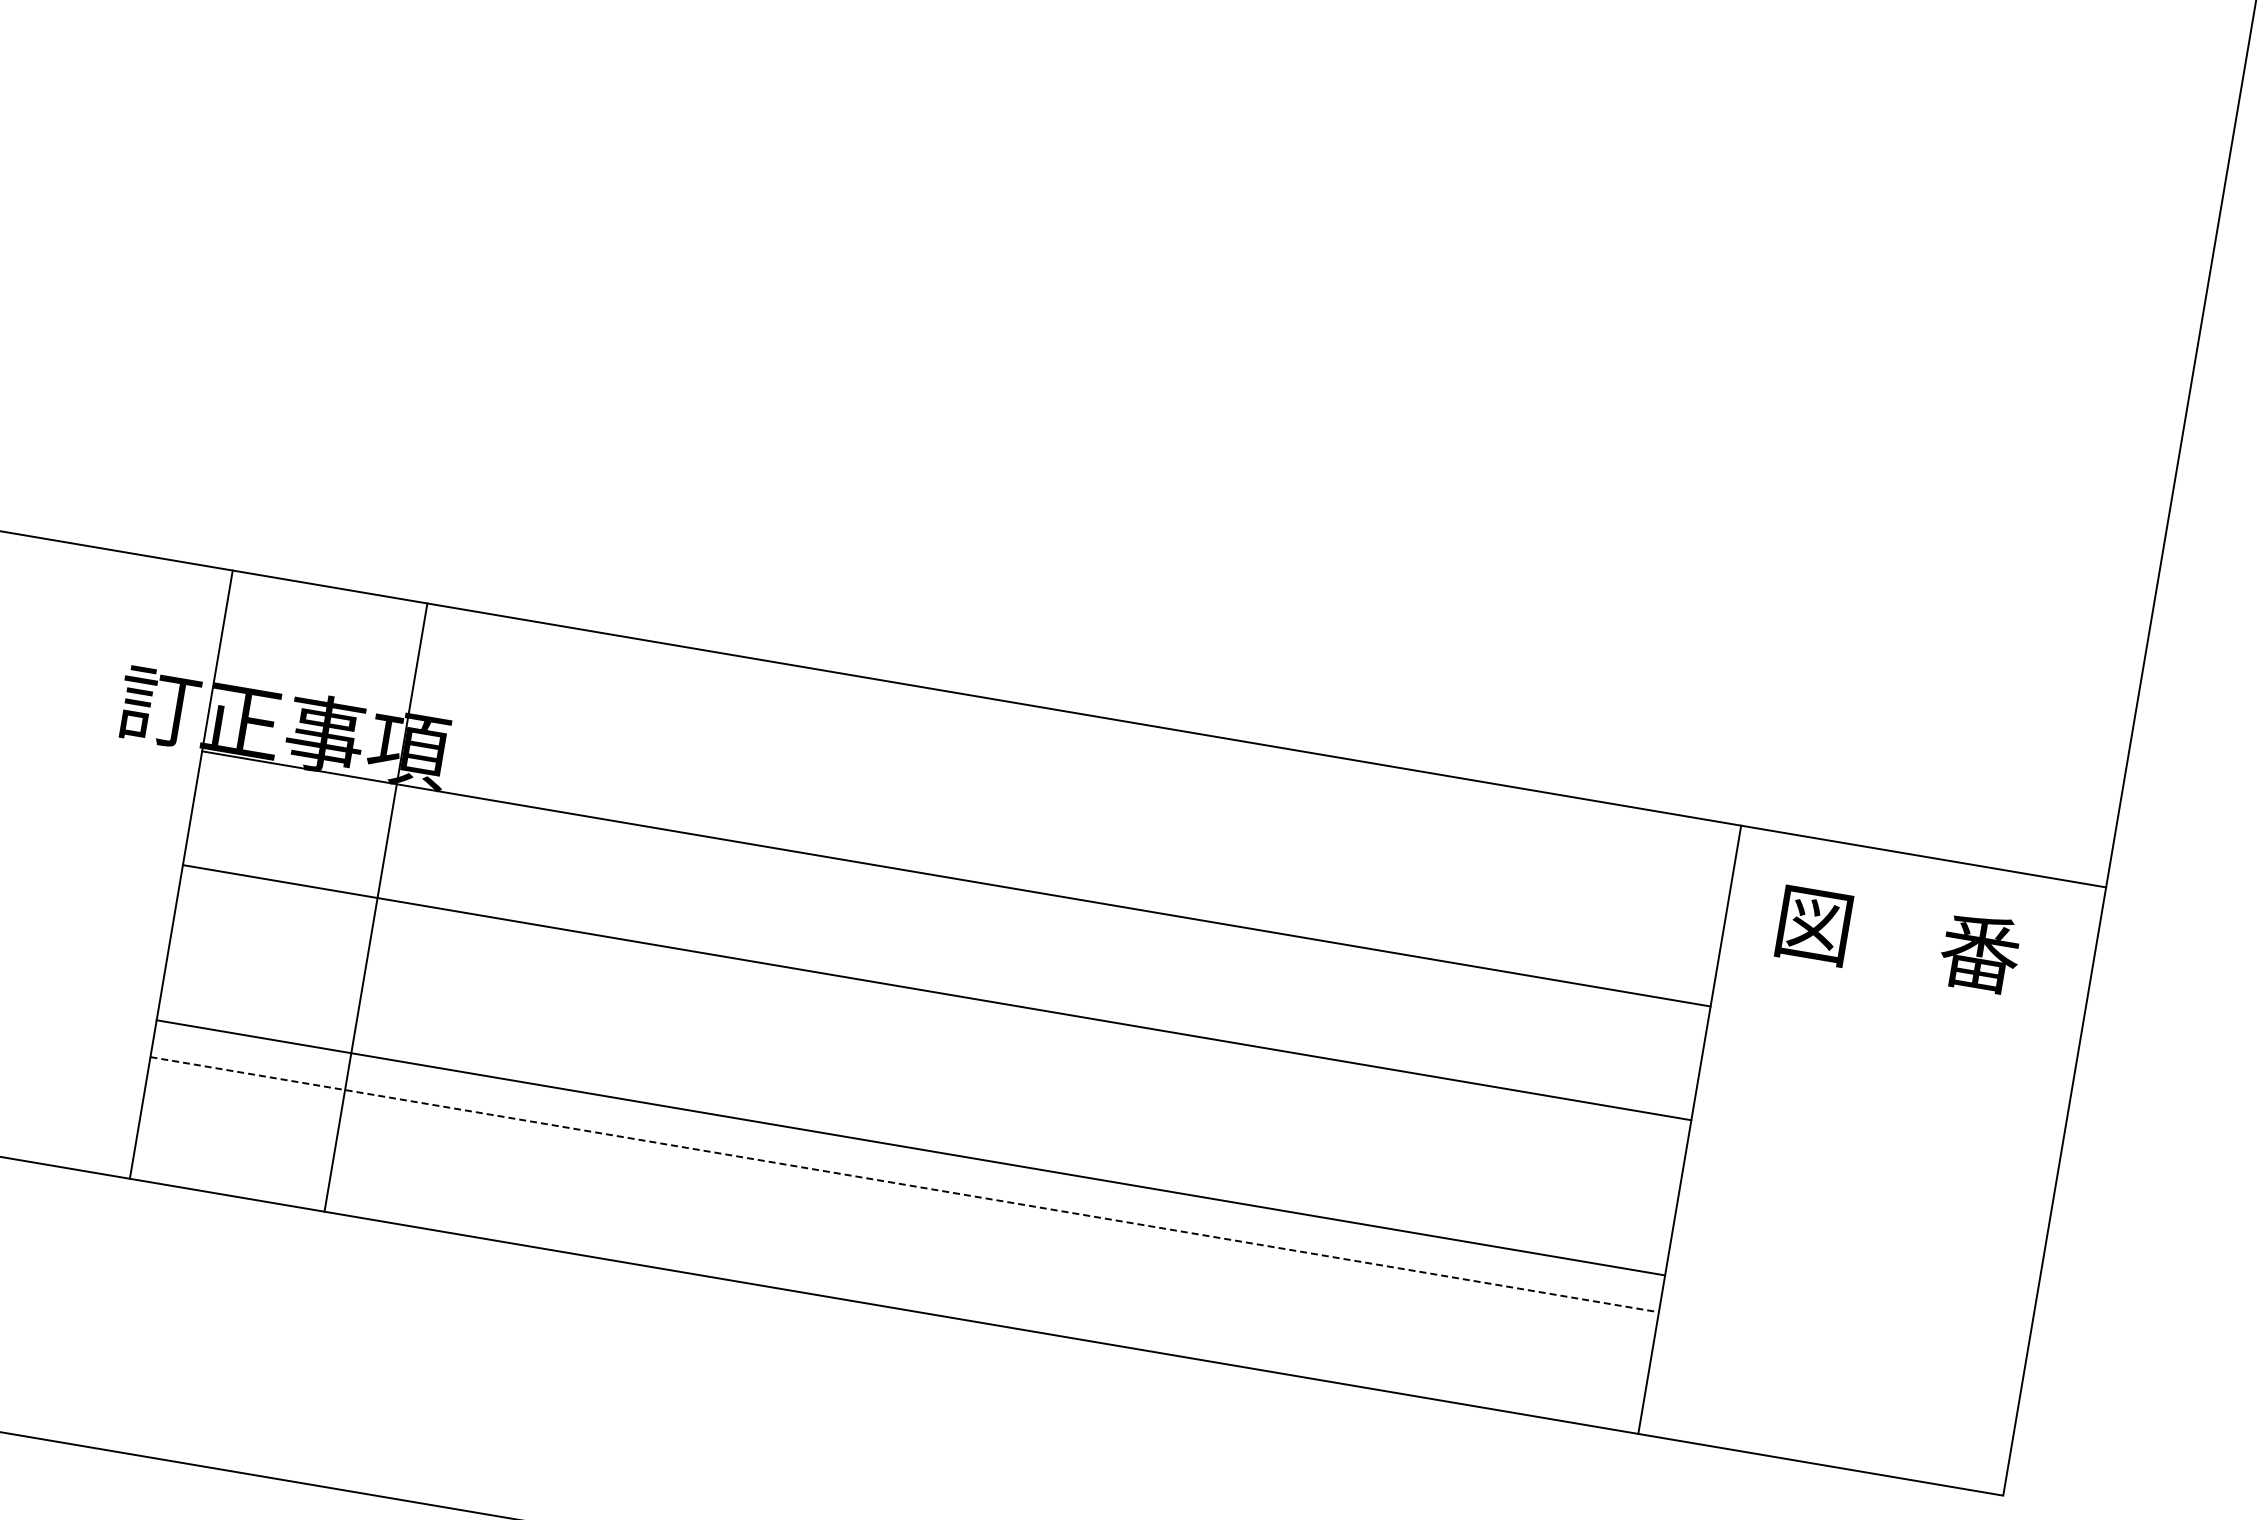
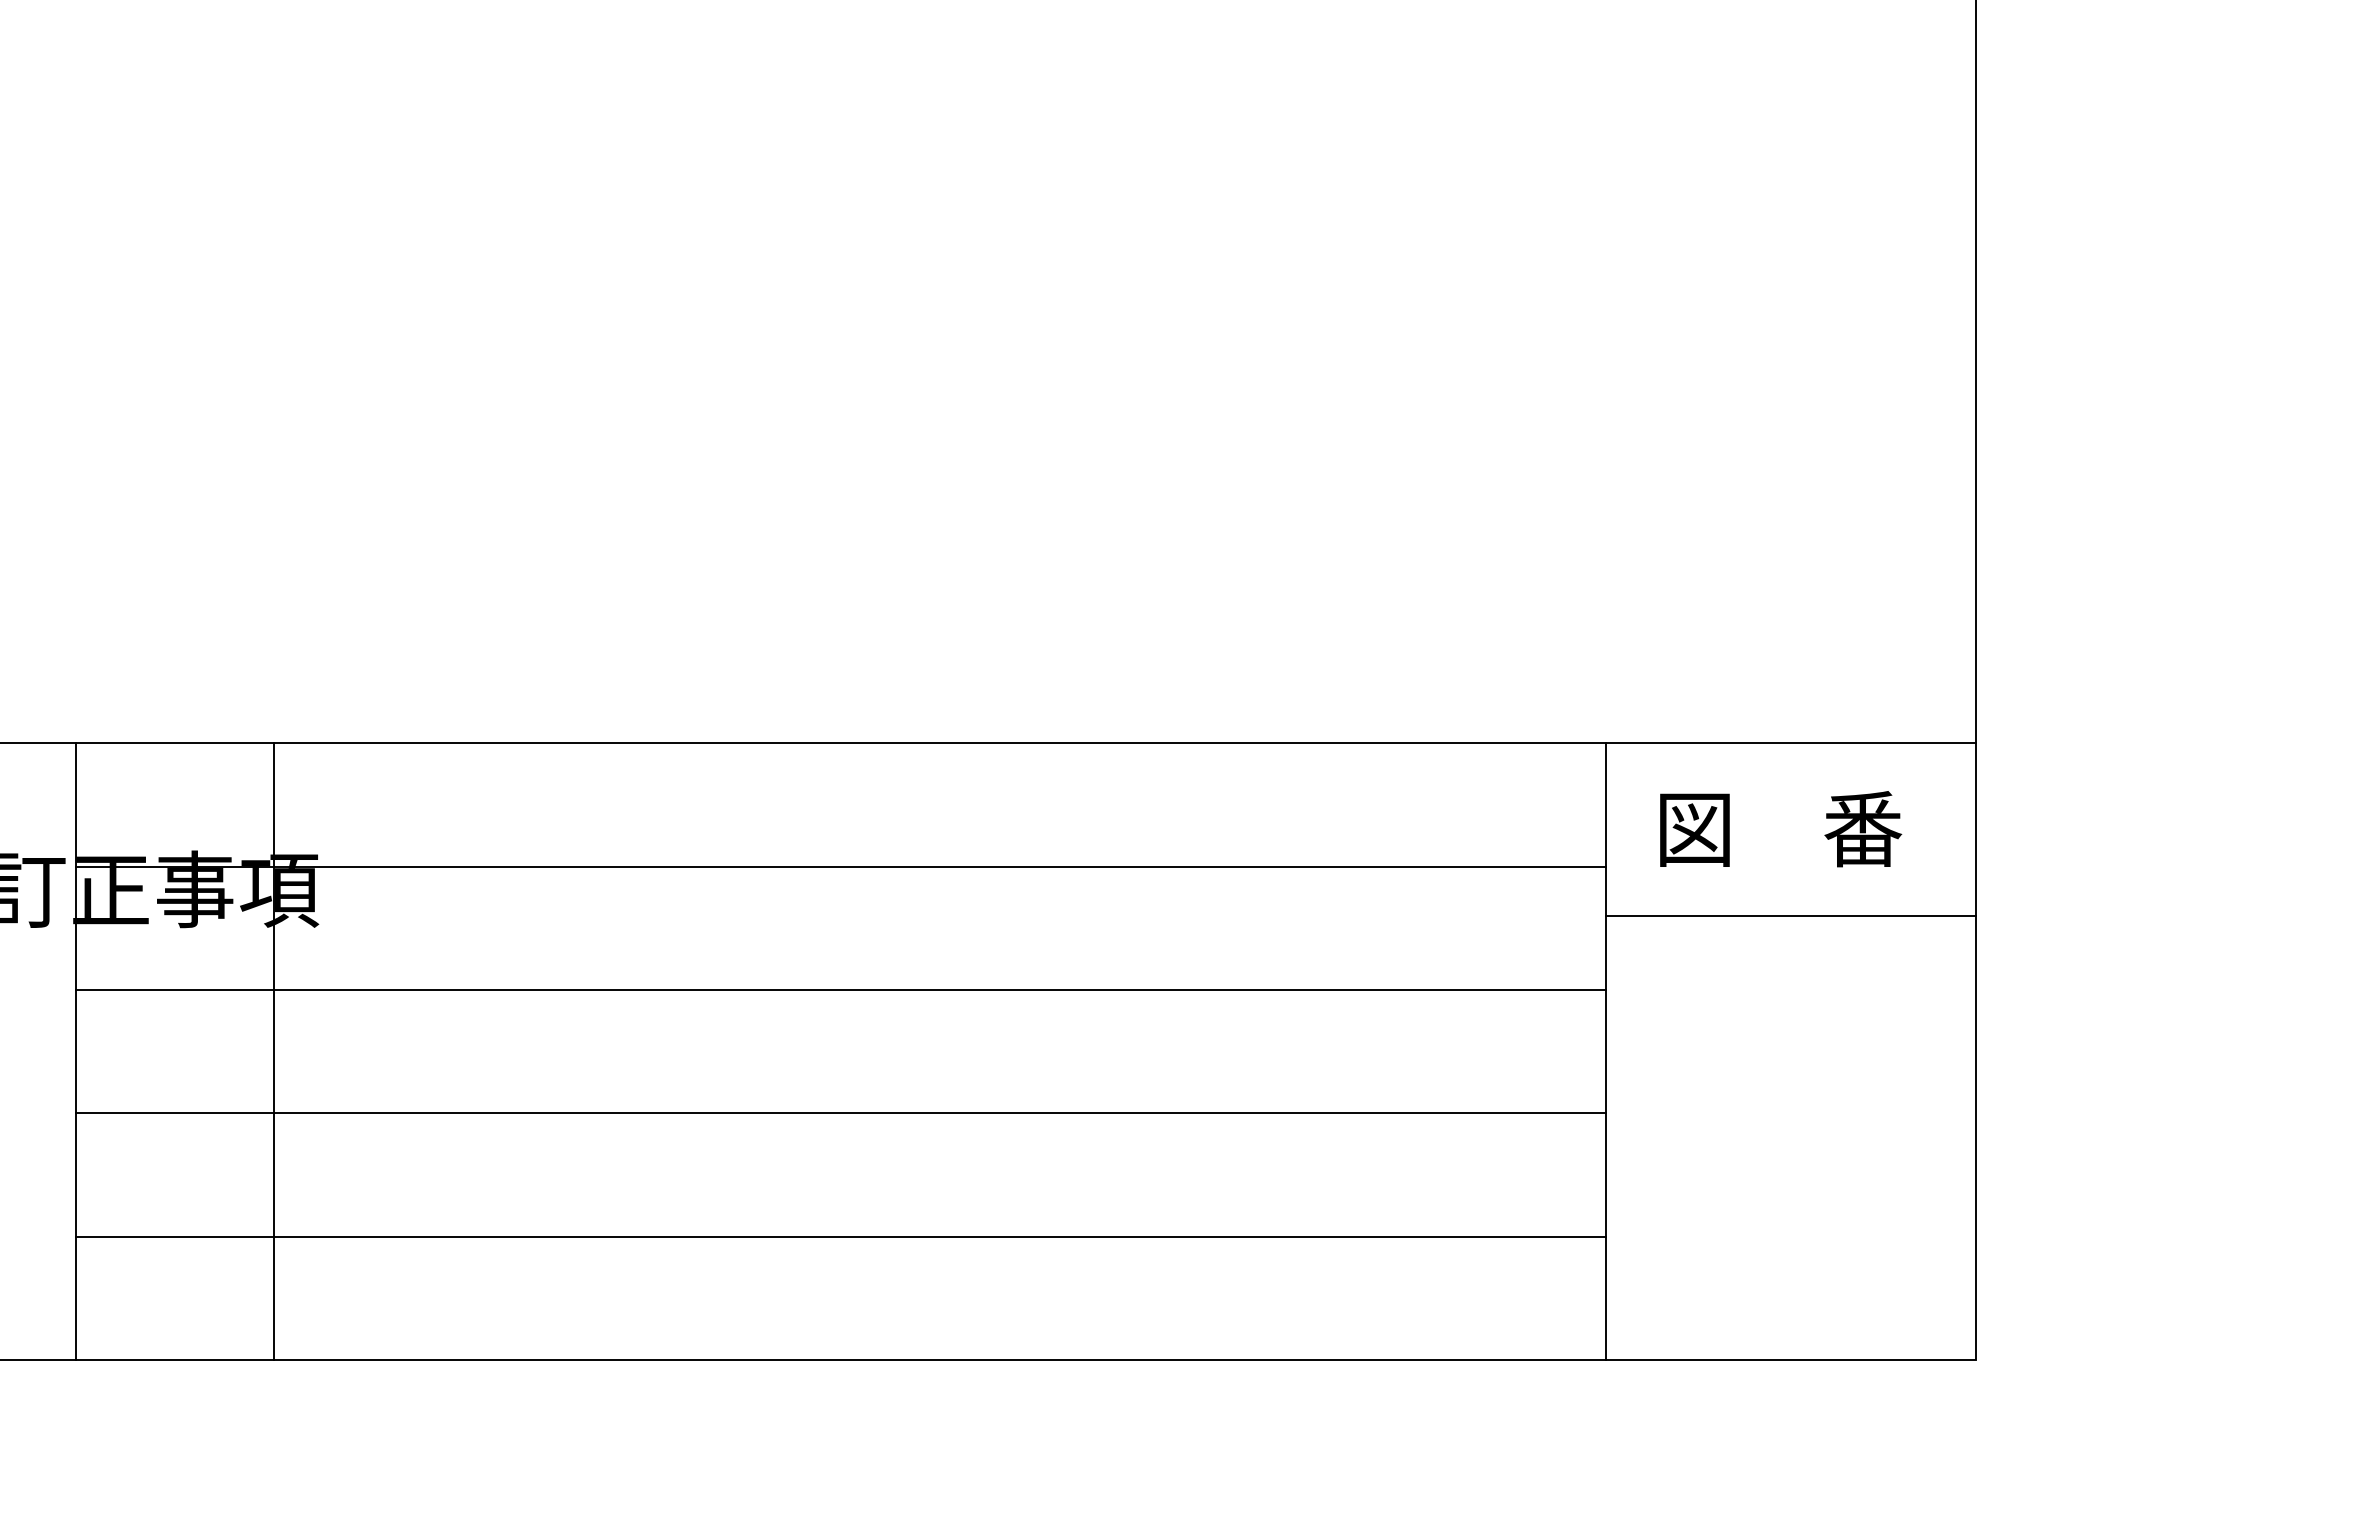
line: (956, 878) -> (841, 866), moved
line: (937, 993) -> (841, 990), moved
line: (1894, 1027) -> (1791, 916), added
line: (911, 1147) -> (841, 1113), moved
line: (904, 1184) -> (841, 1236), dashed -> solid

